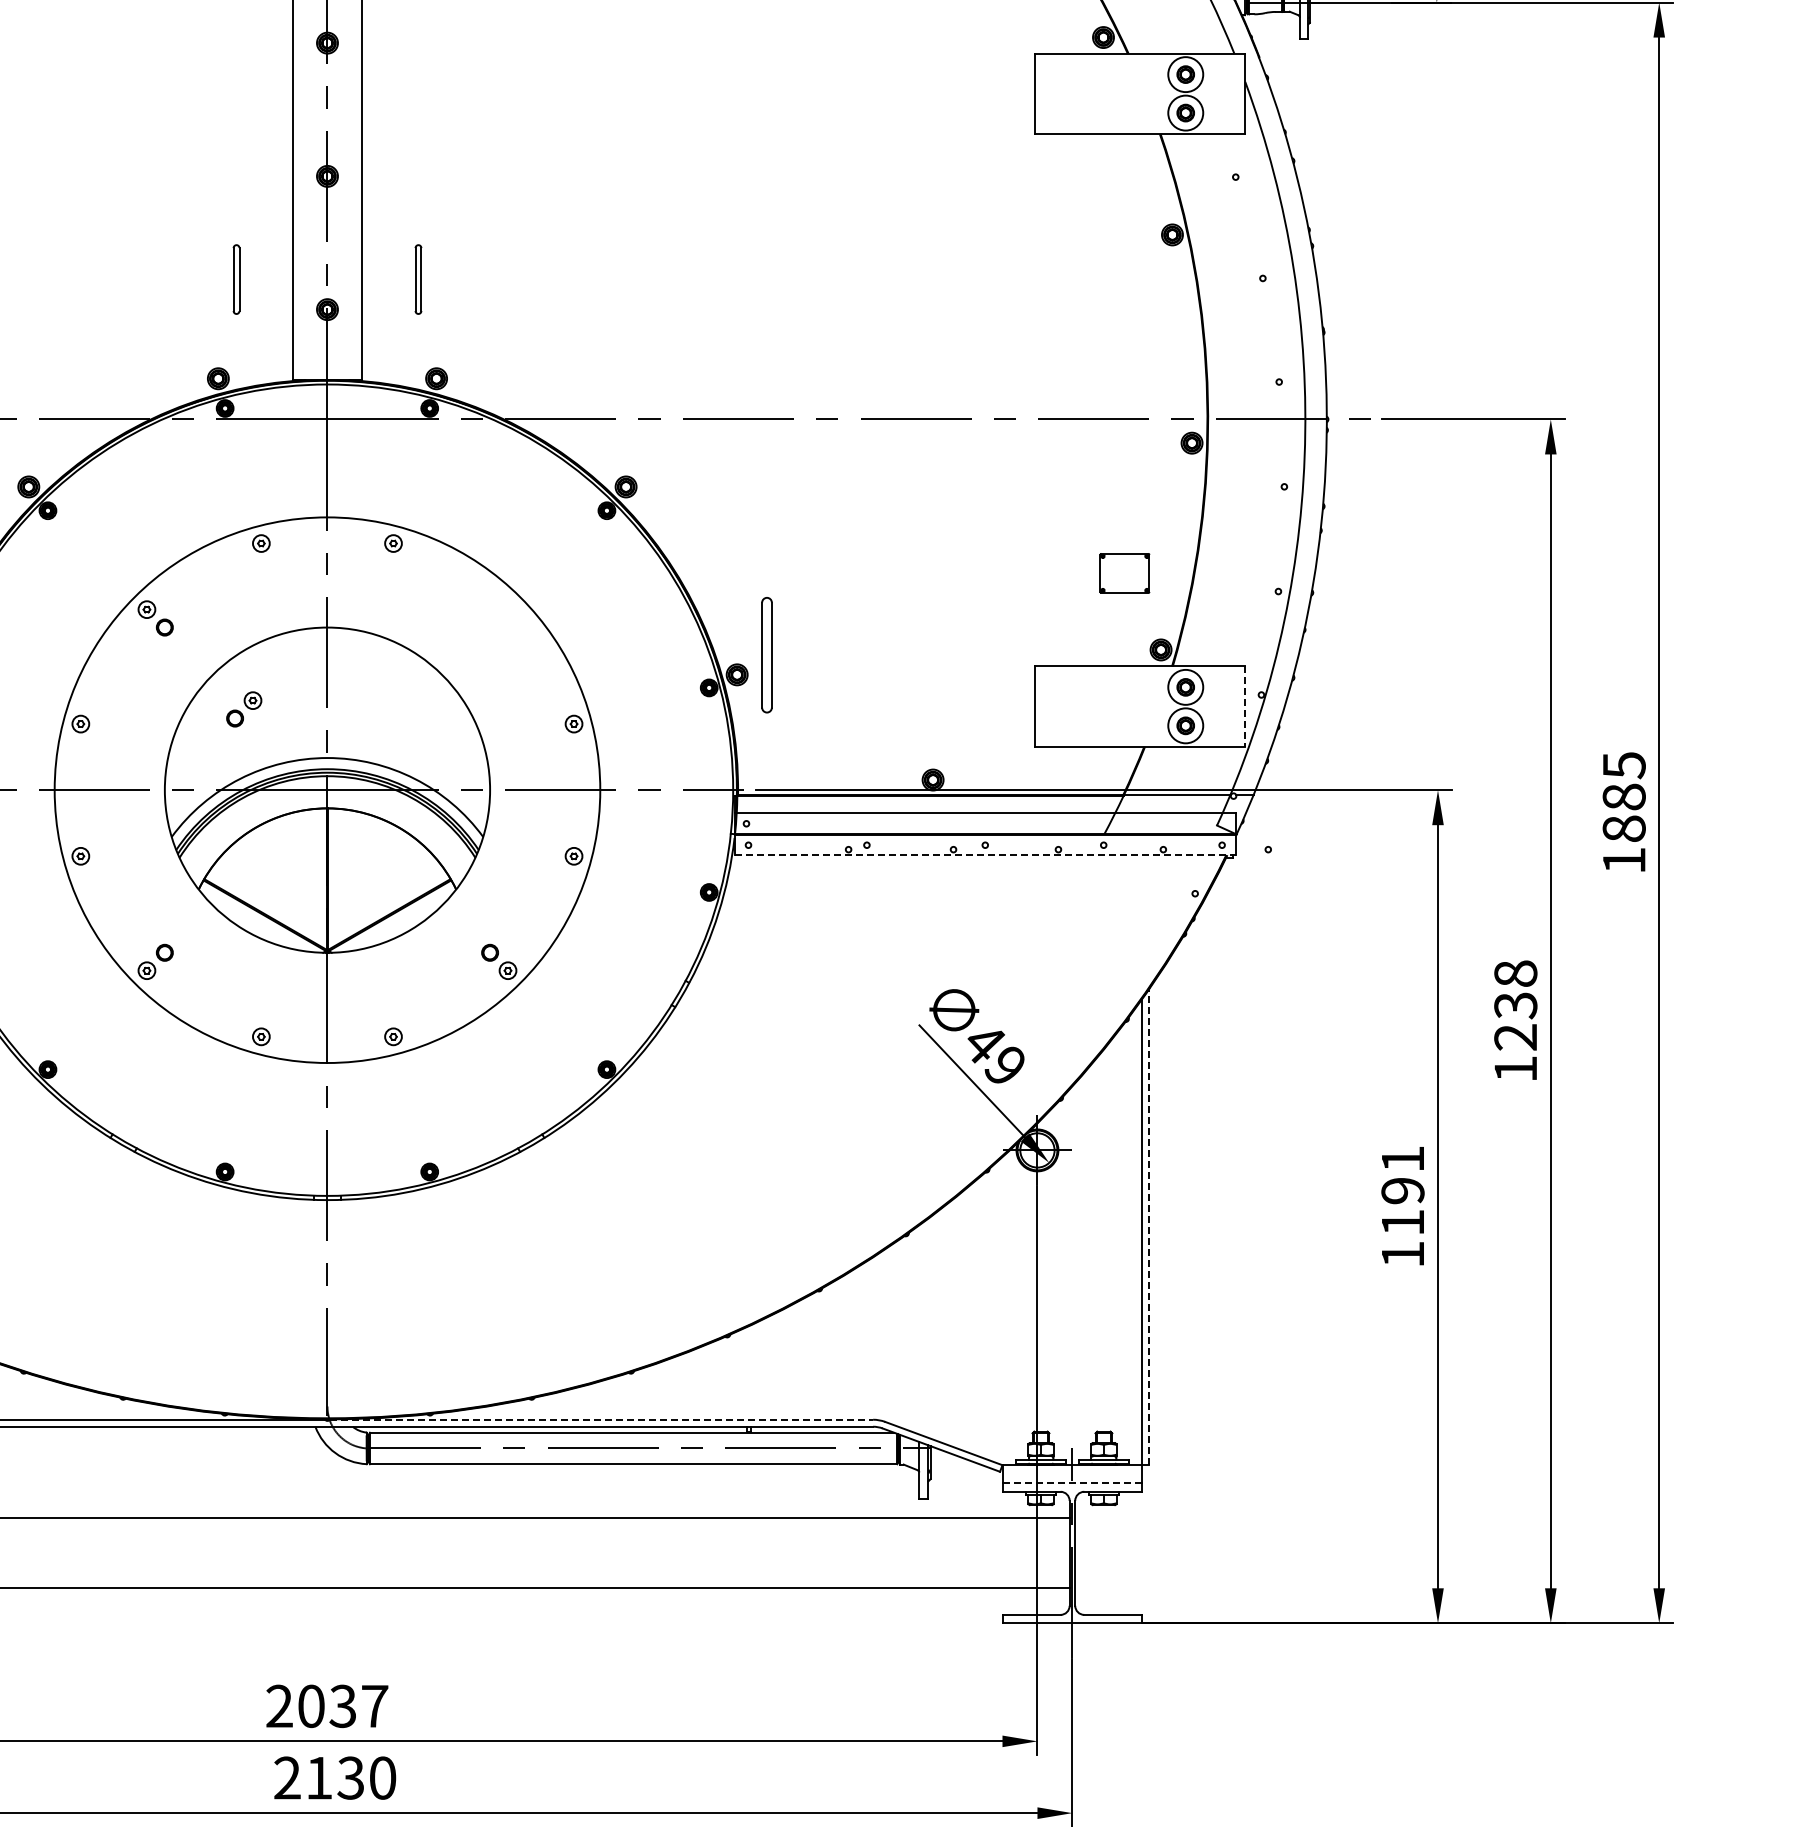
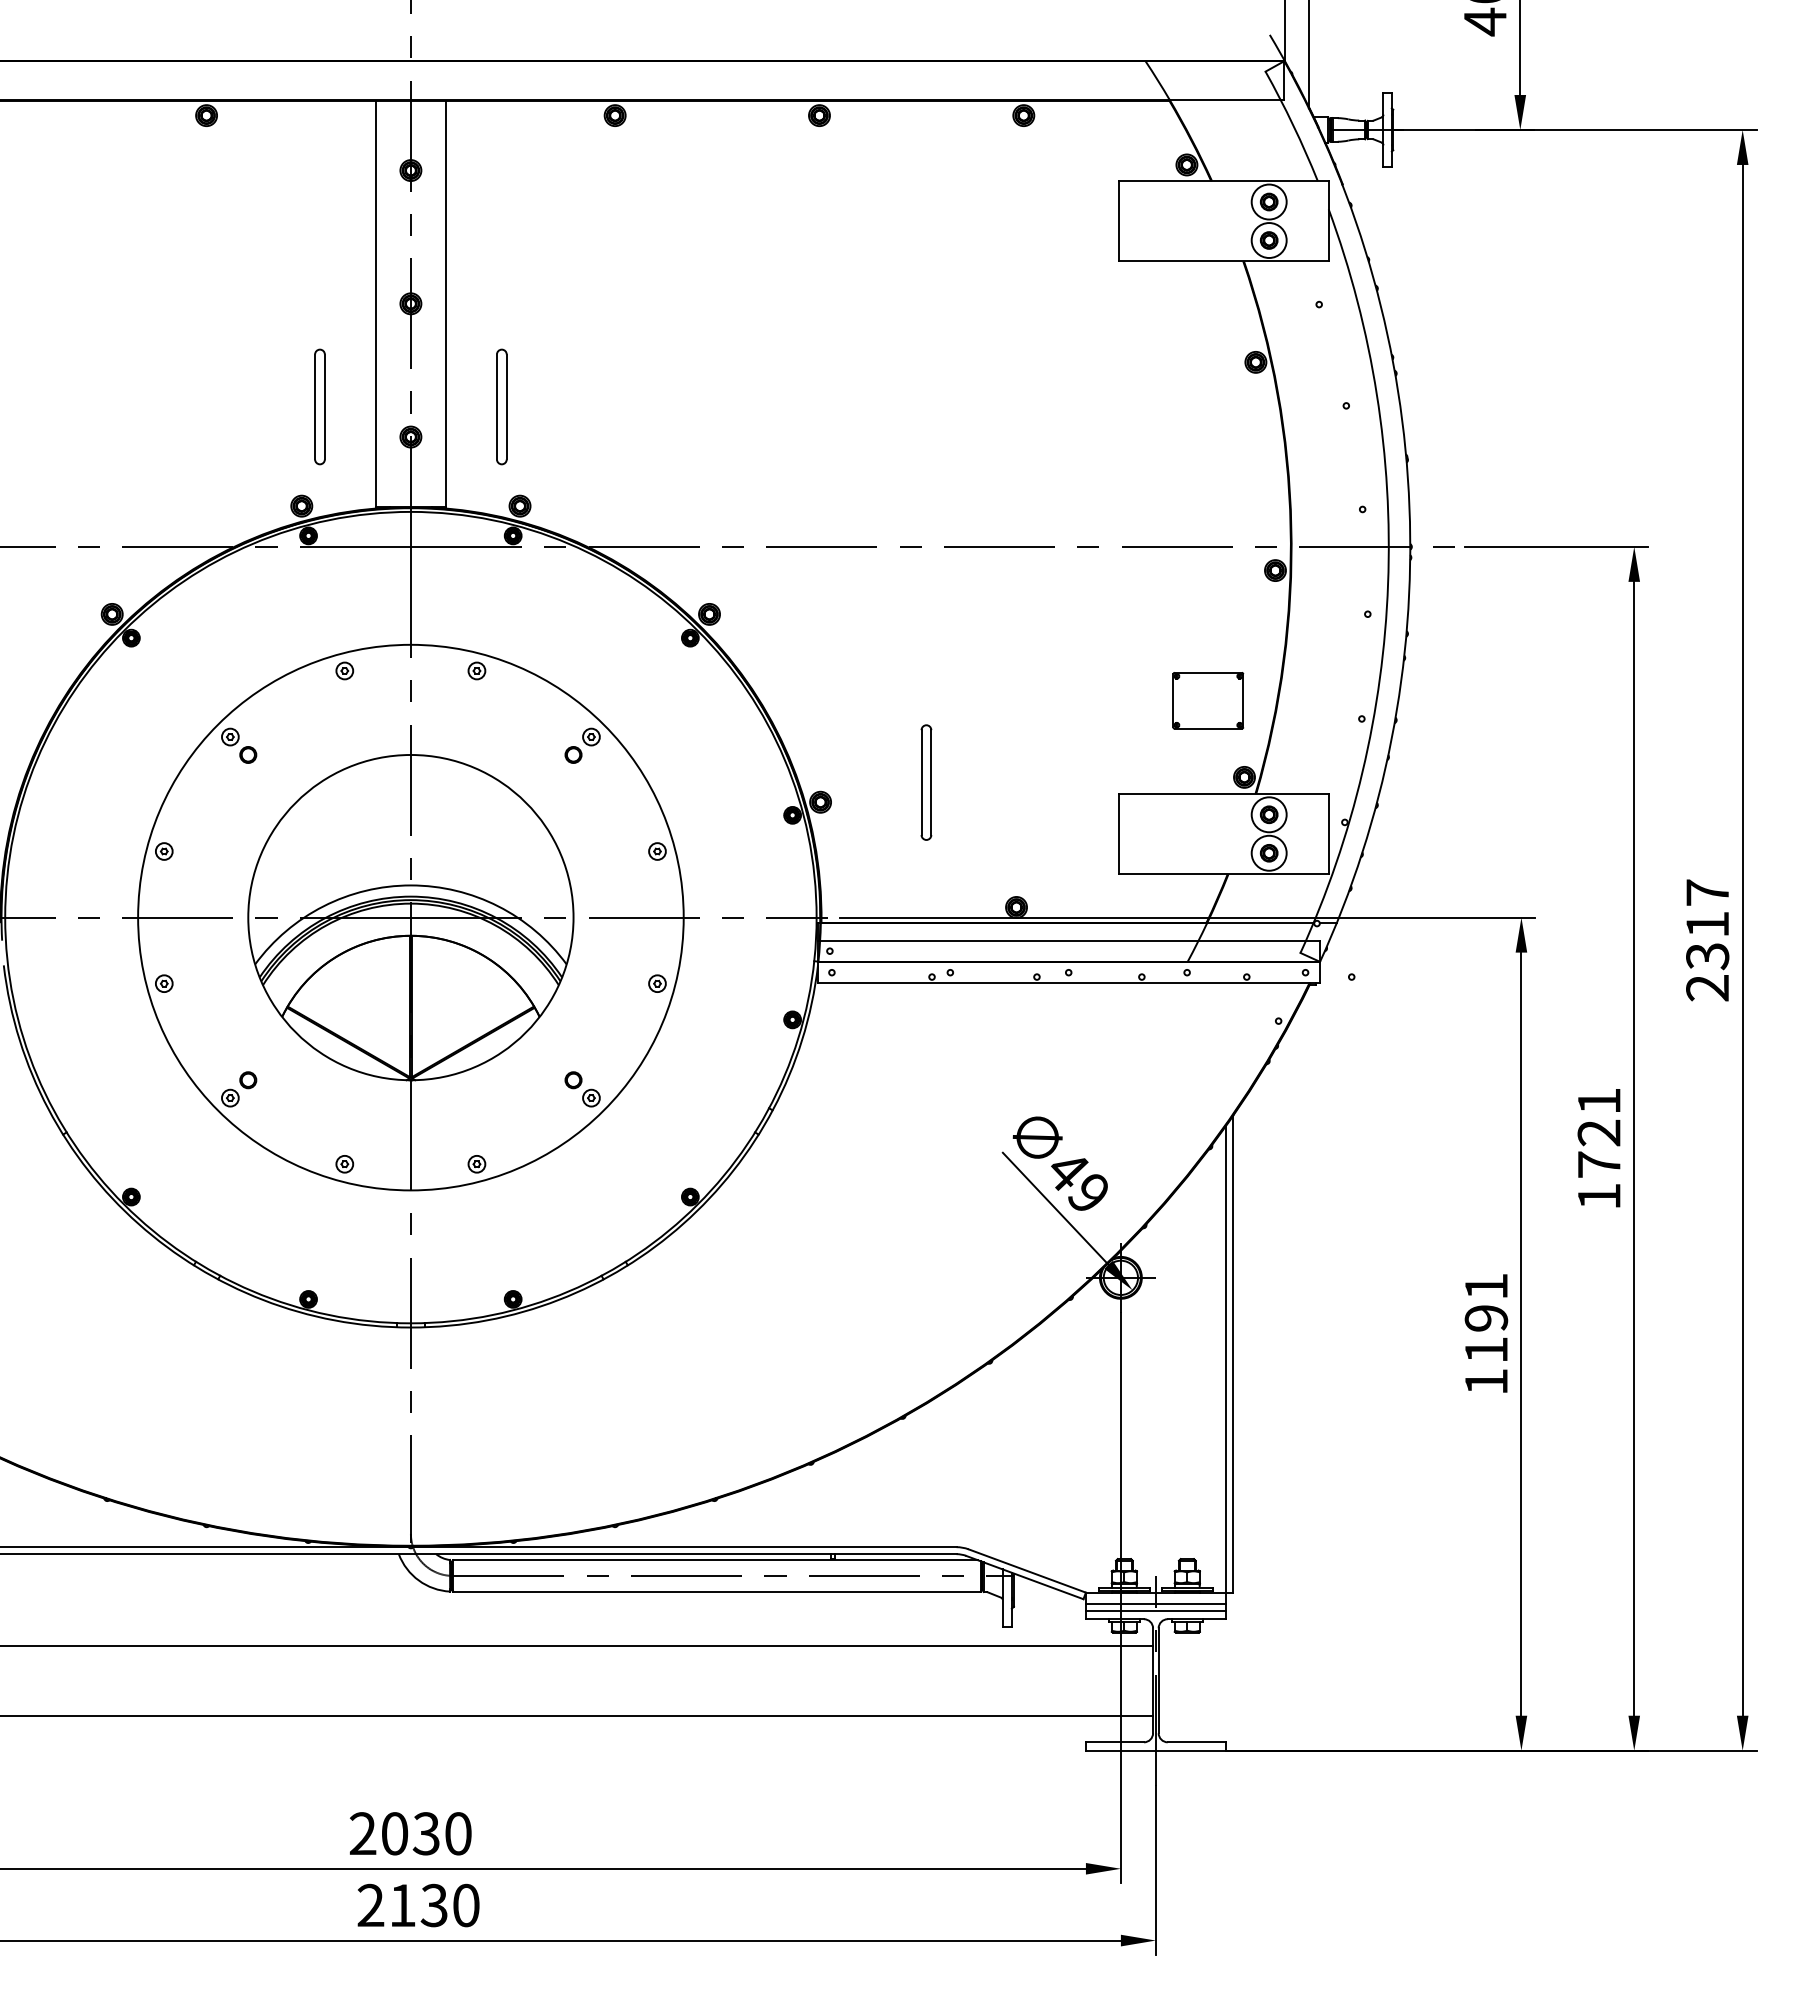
part: (236, 279) -> (319, 406), size x1.67
part: (418, 279) -> (501, 406), size x1.67
part: (1125, 573) -> (1208, 700), size x1.43
part: (767, 655) -> (926, 782), moved
line: (1245, 707) -> (1328, 834), dashed -> solid
part: (244, 709) -> (582, 745), moved
text: (1624, 813) -> (1707, 940), 1885 -> 2317
line: (985, 855) -> (1068, 982), dashed -> solid
text: (1515, 1005) -> (1598, 1132), 1238 -> 1721
line: (1149, 1226) -> (1232, 1353), dashed -> solid
line: (601, 1420) -> (684, 1547), dashed -> solid
line: (1072, 1476) -> (1155, 1603), added
line: (1072, 1483) -> (1155, 1610), dashed -> solid
text: (375, 1706) -> (458, 1833), 2037 -> 2030

